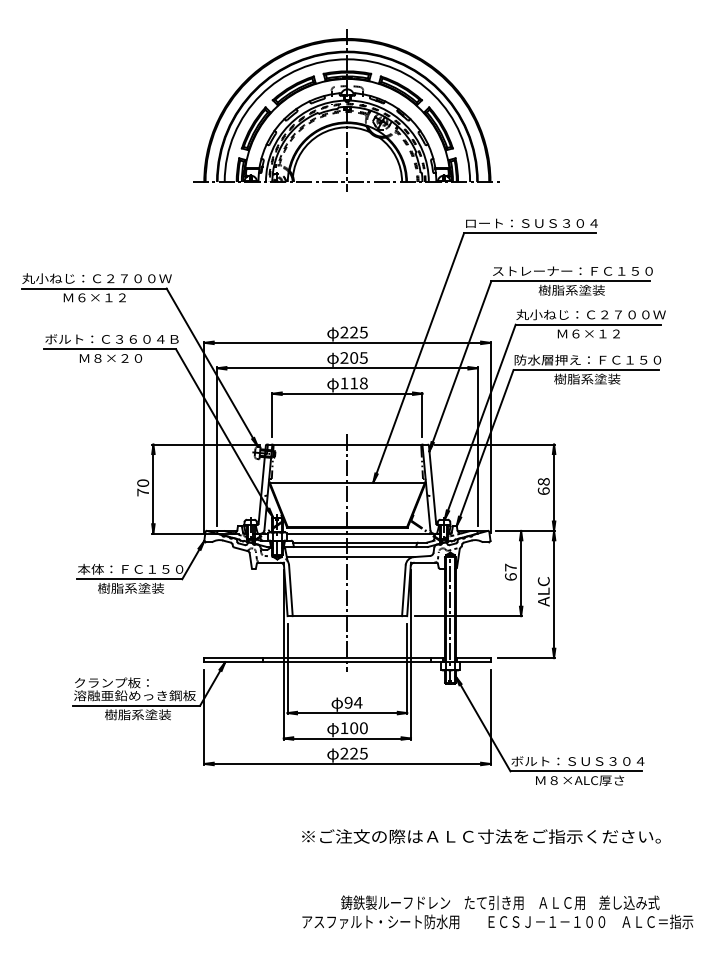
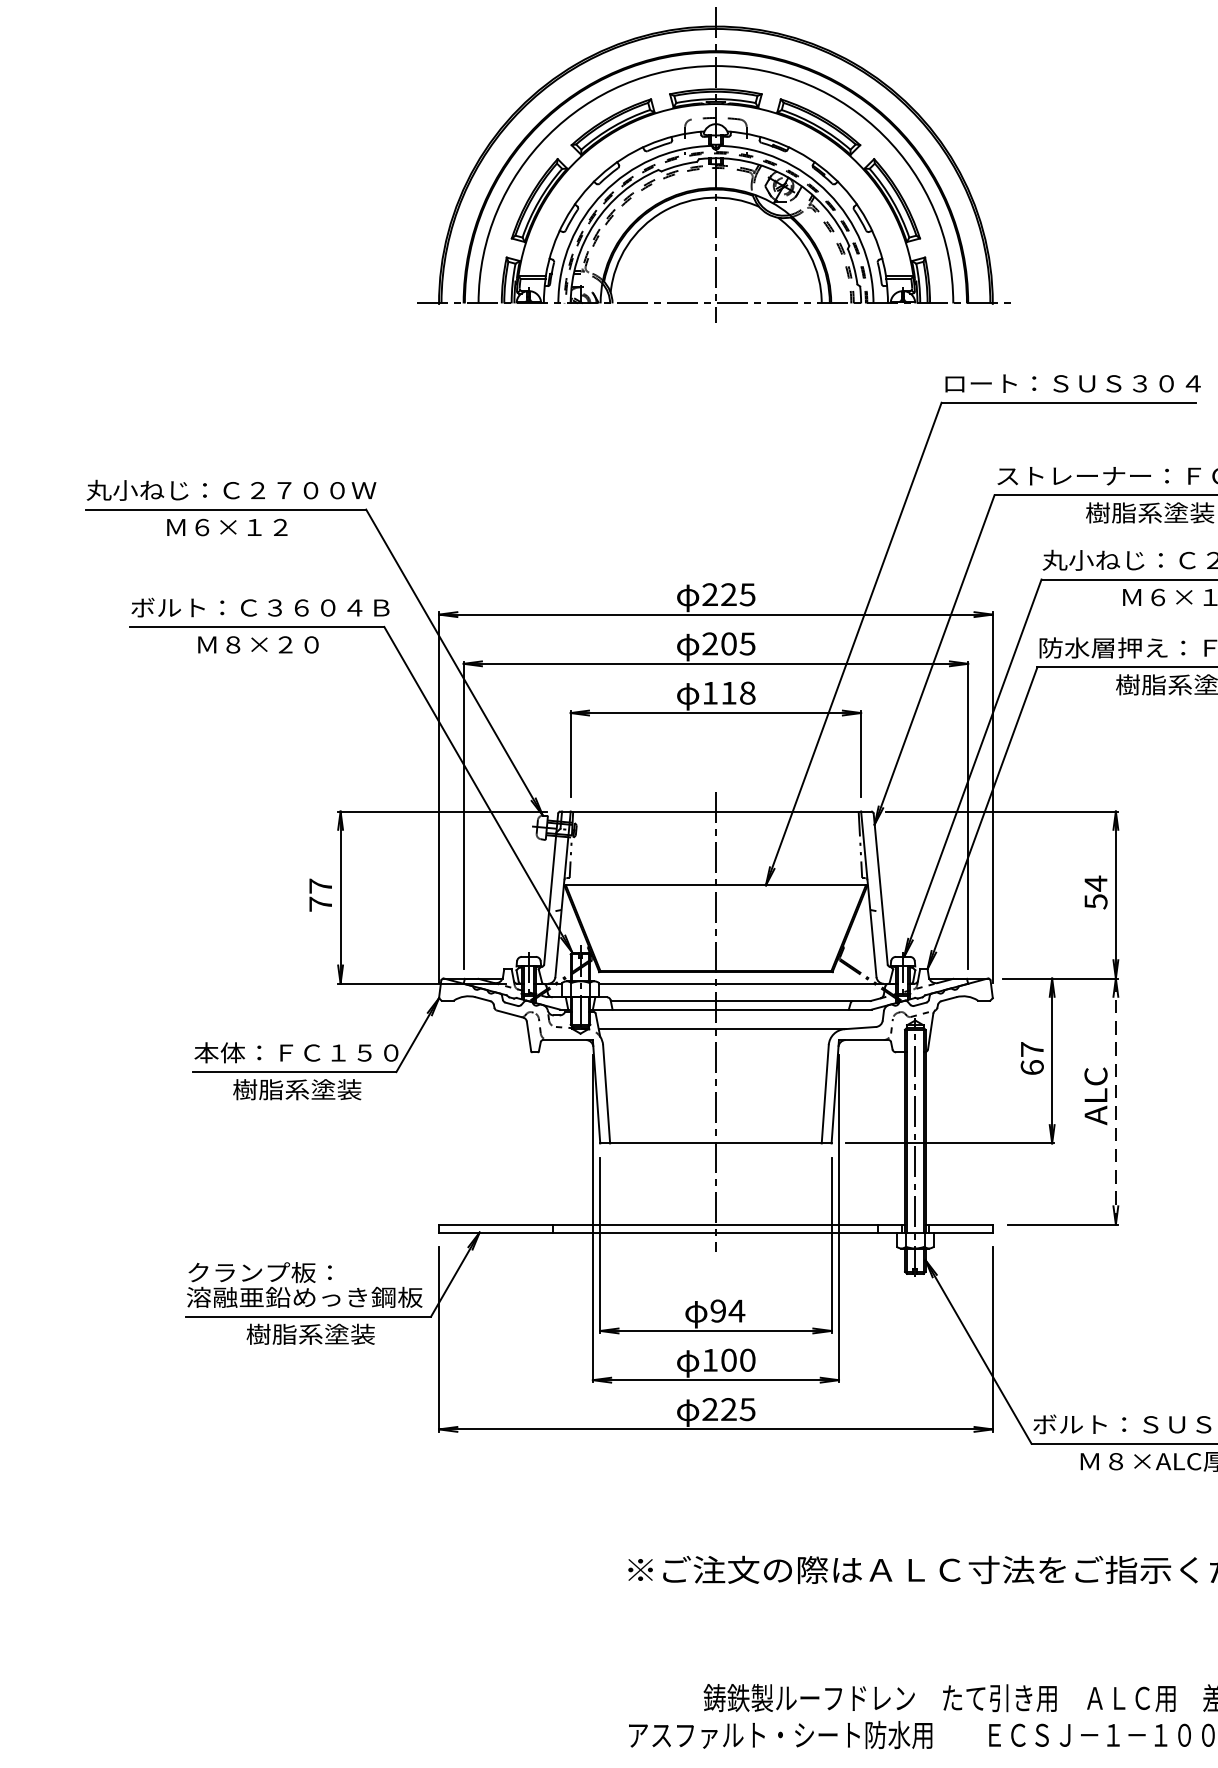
text: (143, 482) -> (321, 884), 70 -> 77
text: (543, 486) -> (1095, 892), 68 -> 54
line: (554, 594) -> (1116, 1101), solid -> dashed

